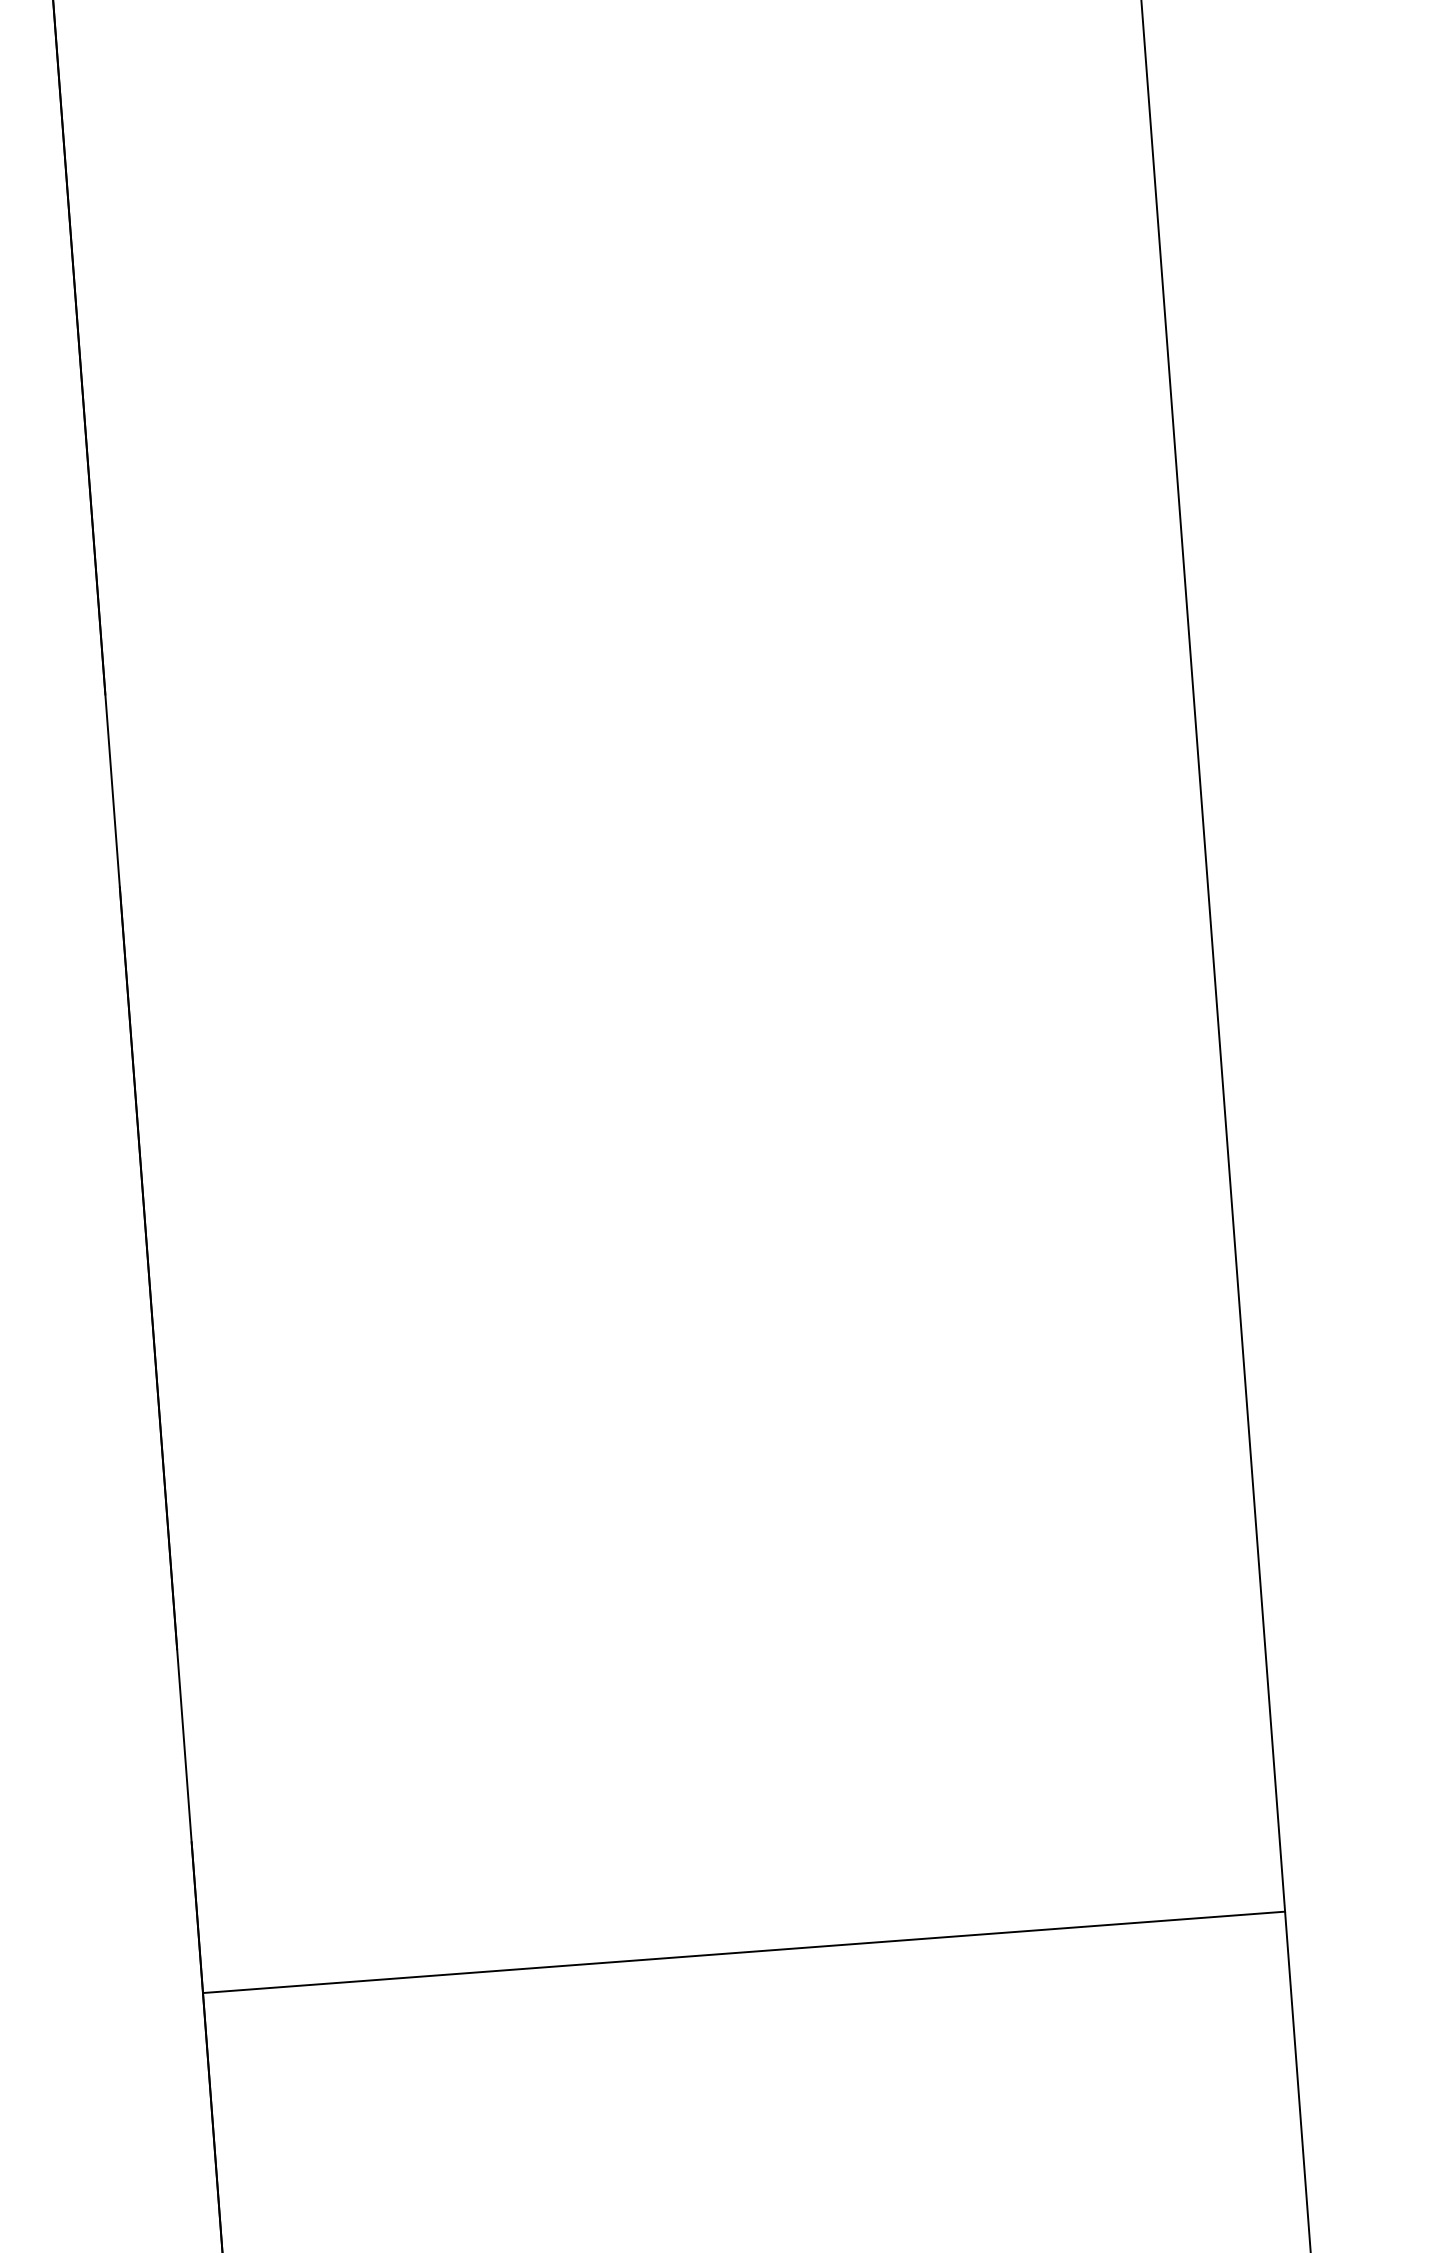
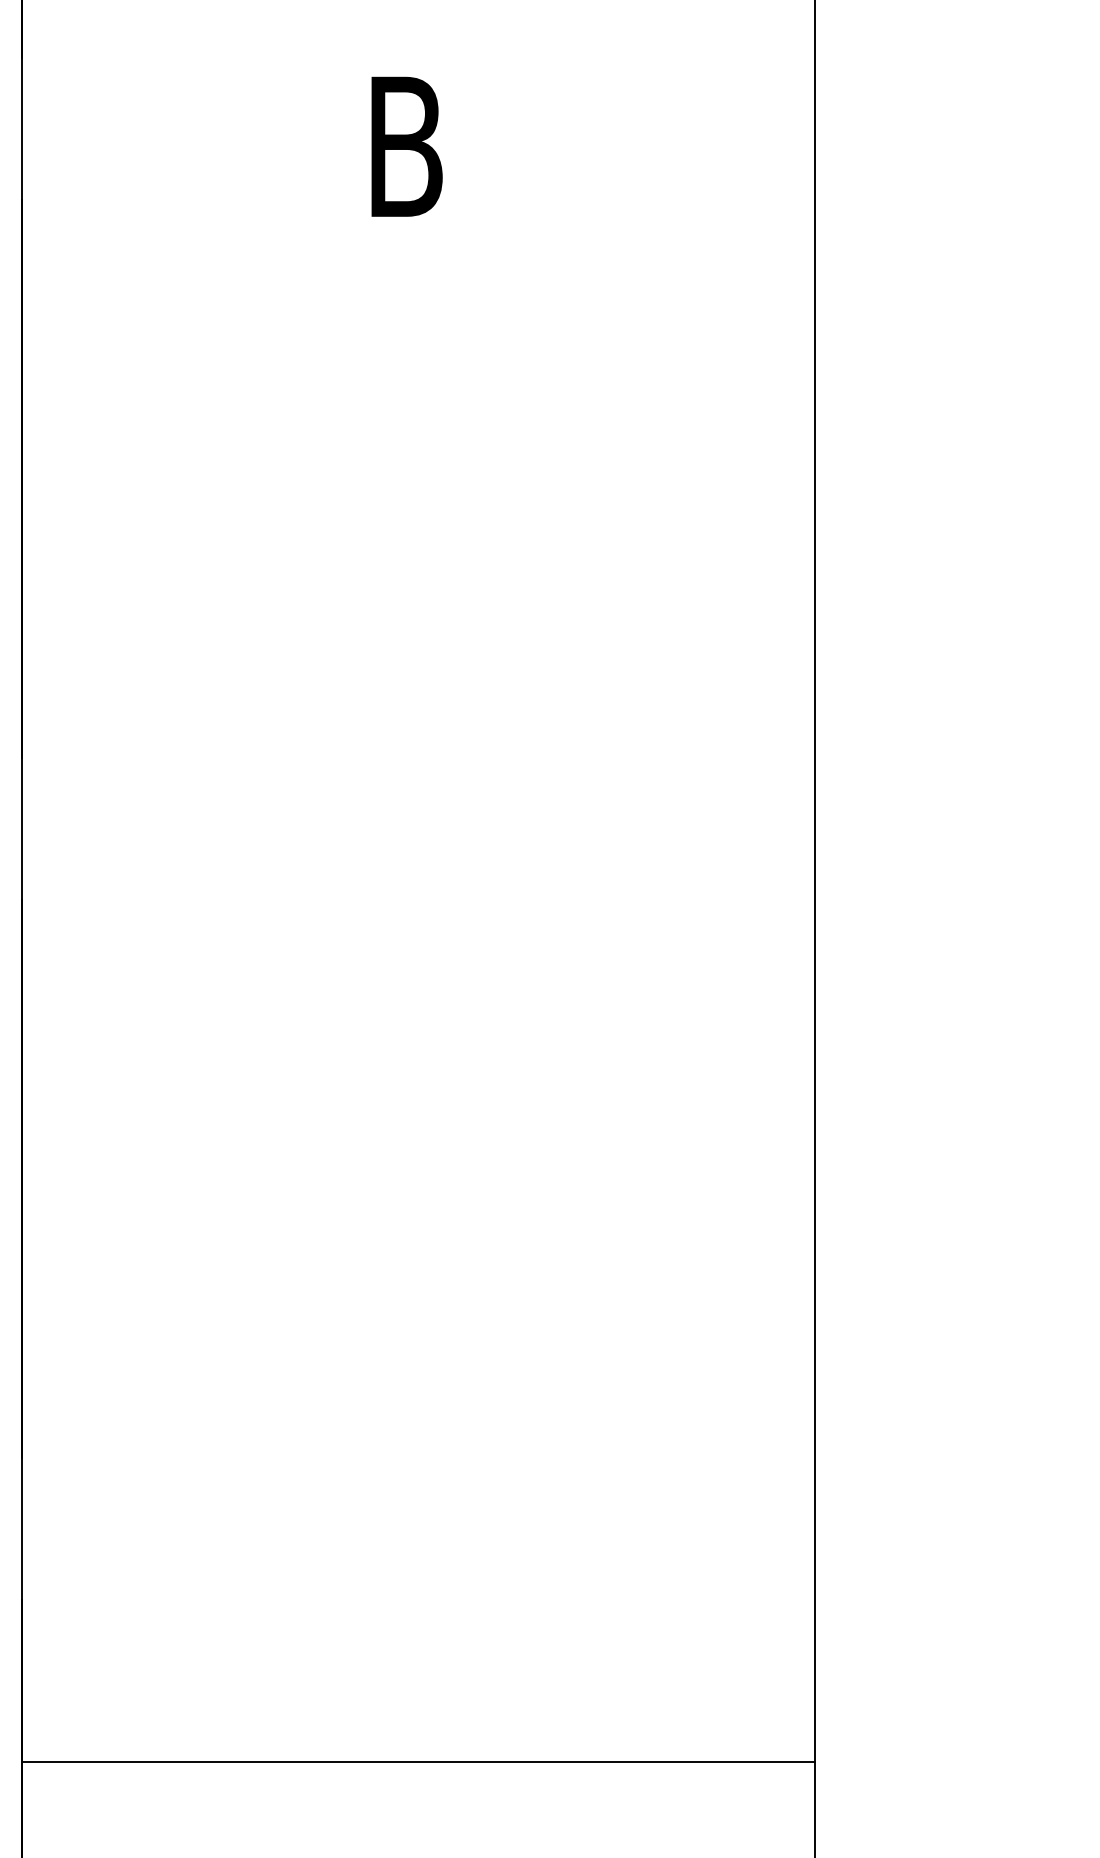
line: (743, 1952) -> (417, 1762), moved

